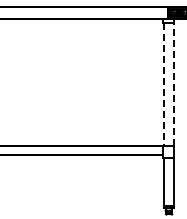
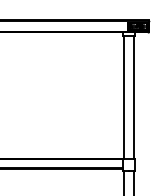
line: (173, 83) -> (133, 96), dashed -> solid
line: (163, 84) -> (123, 97), dashed -> solid

